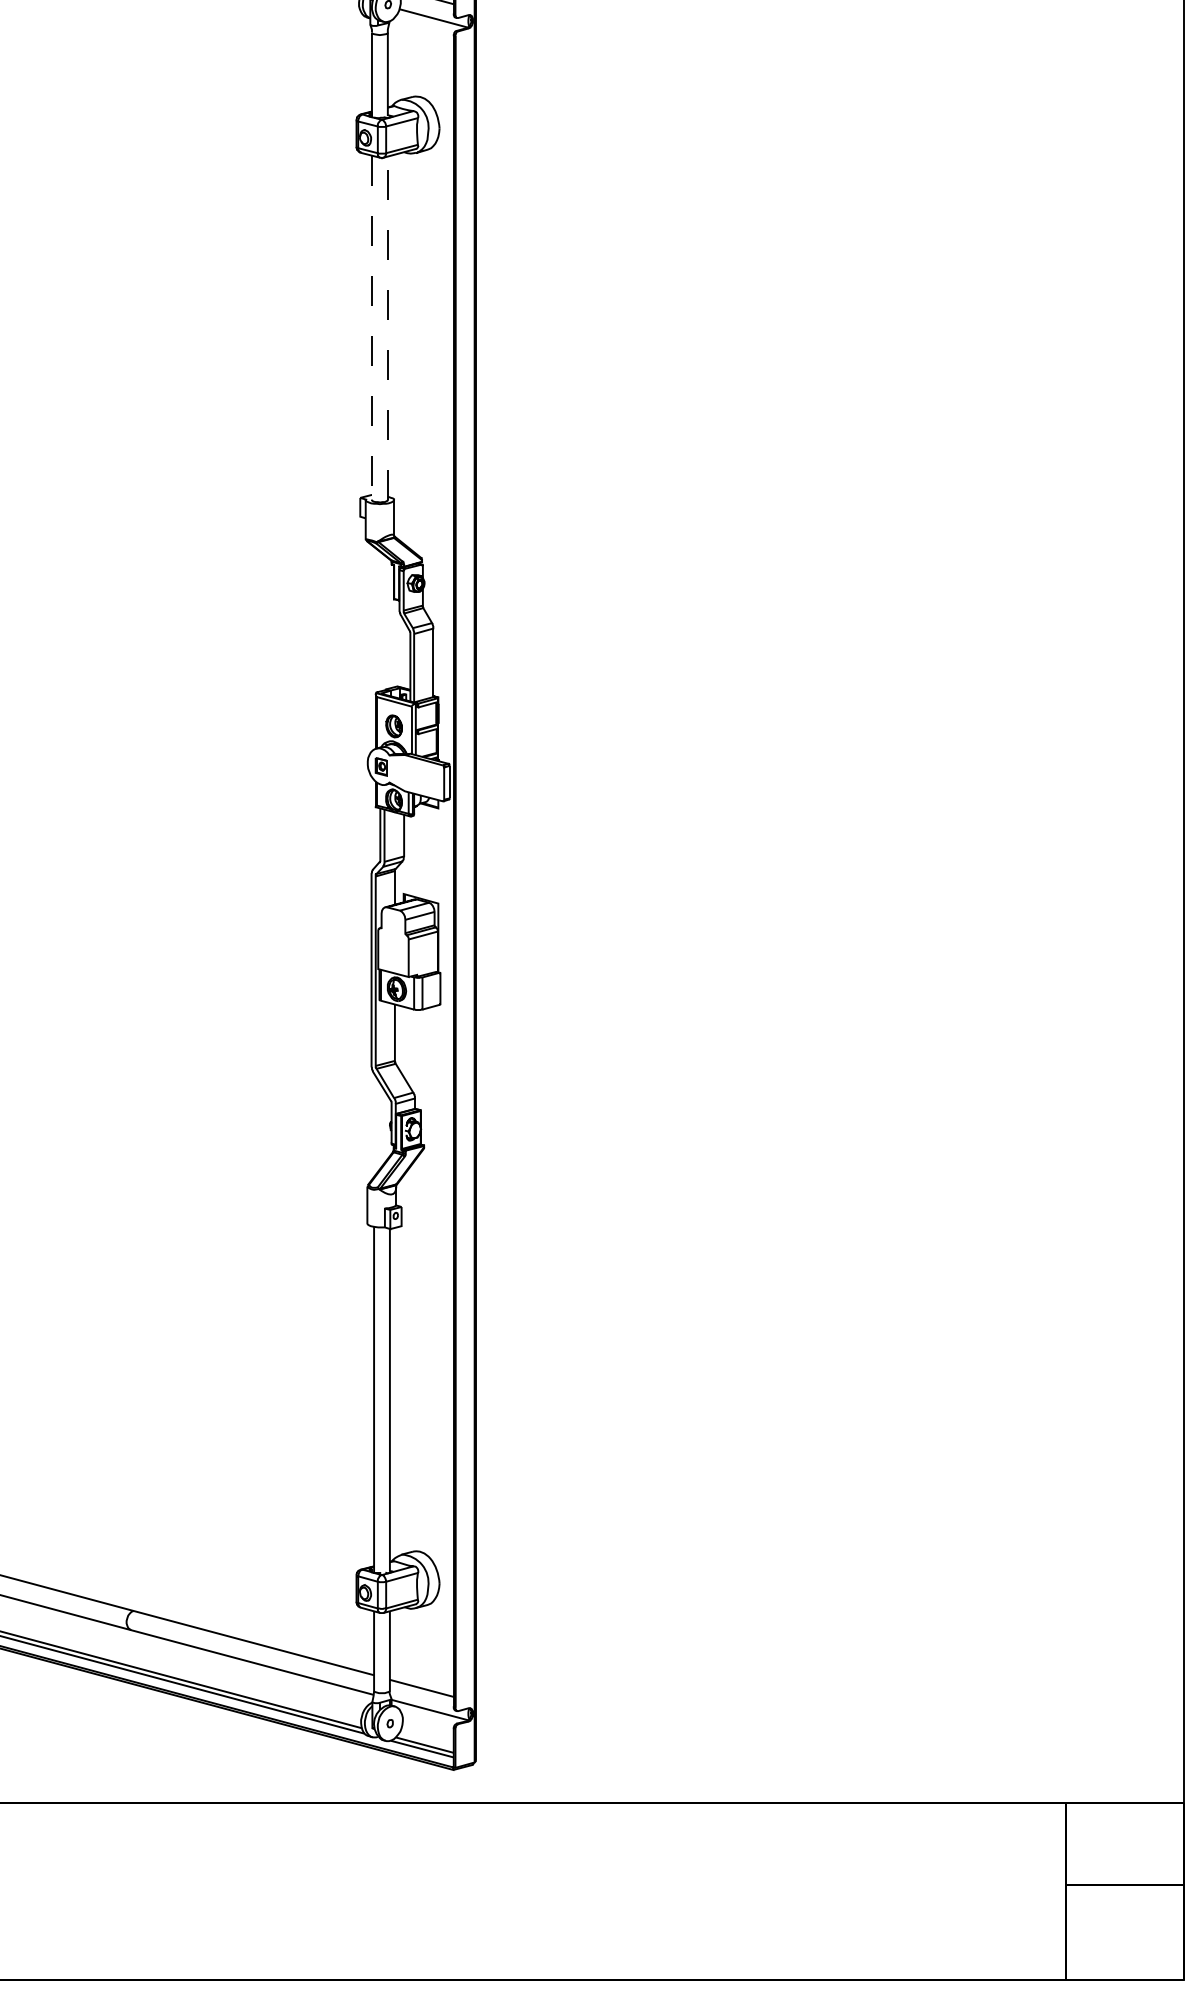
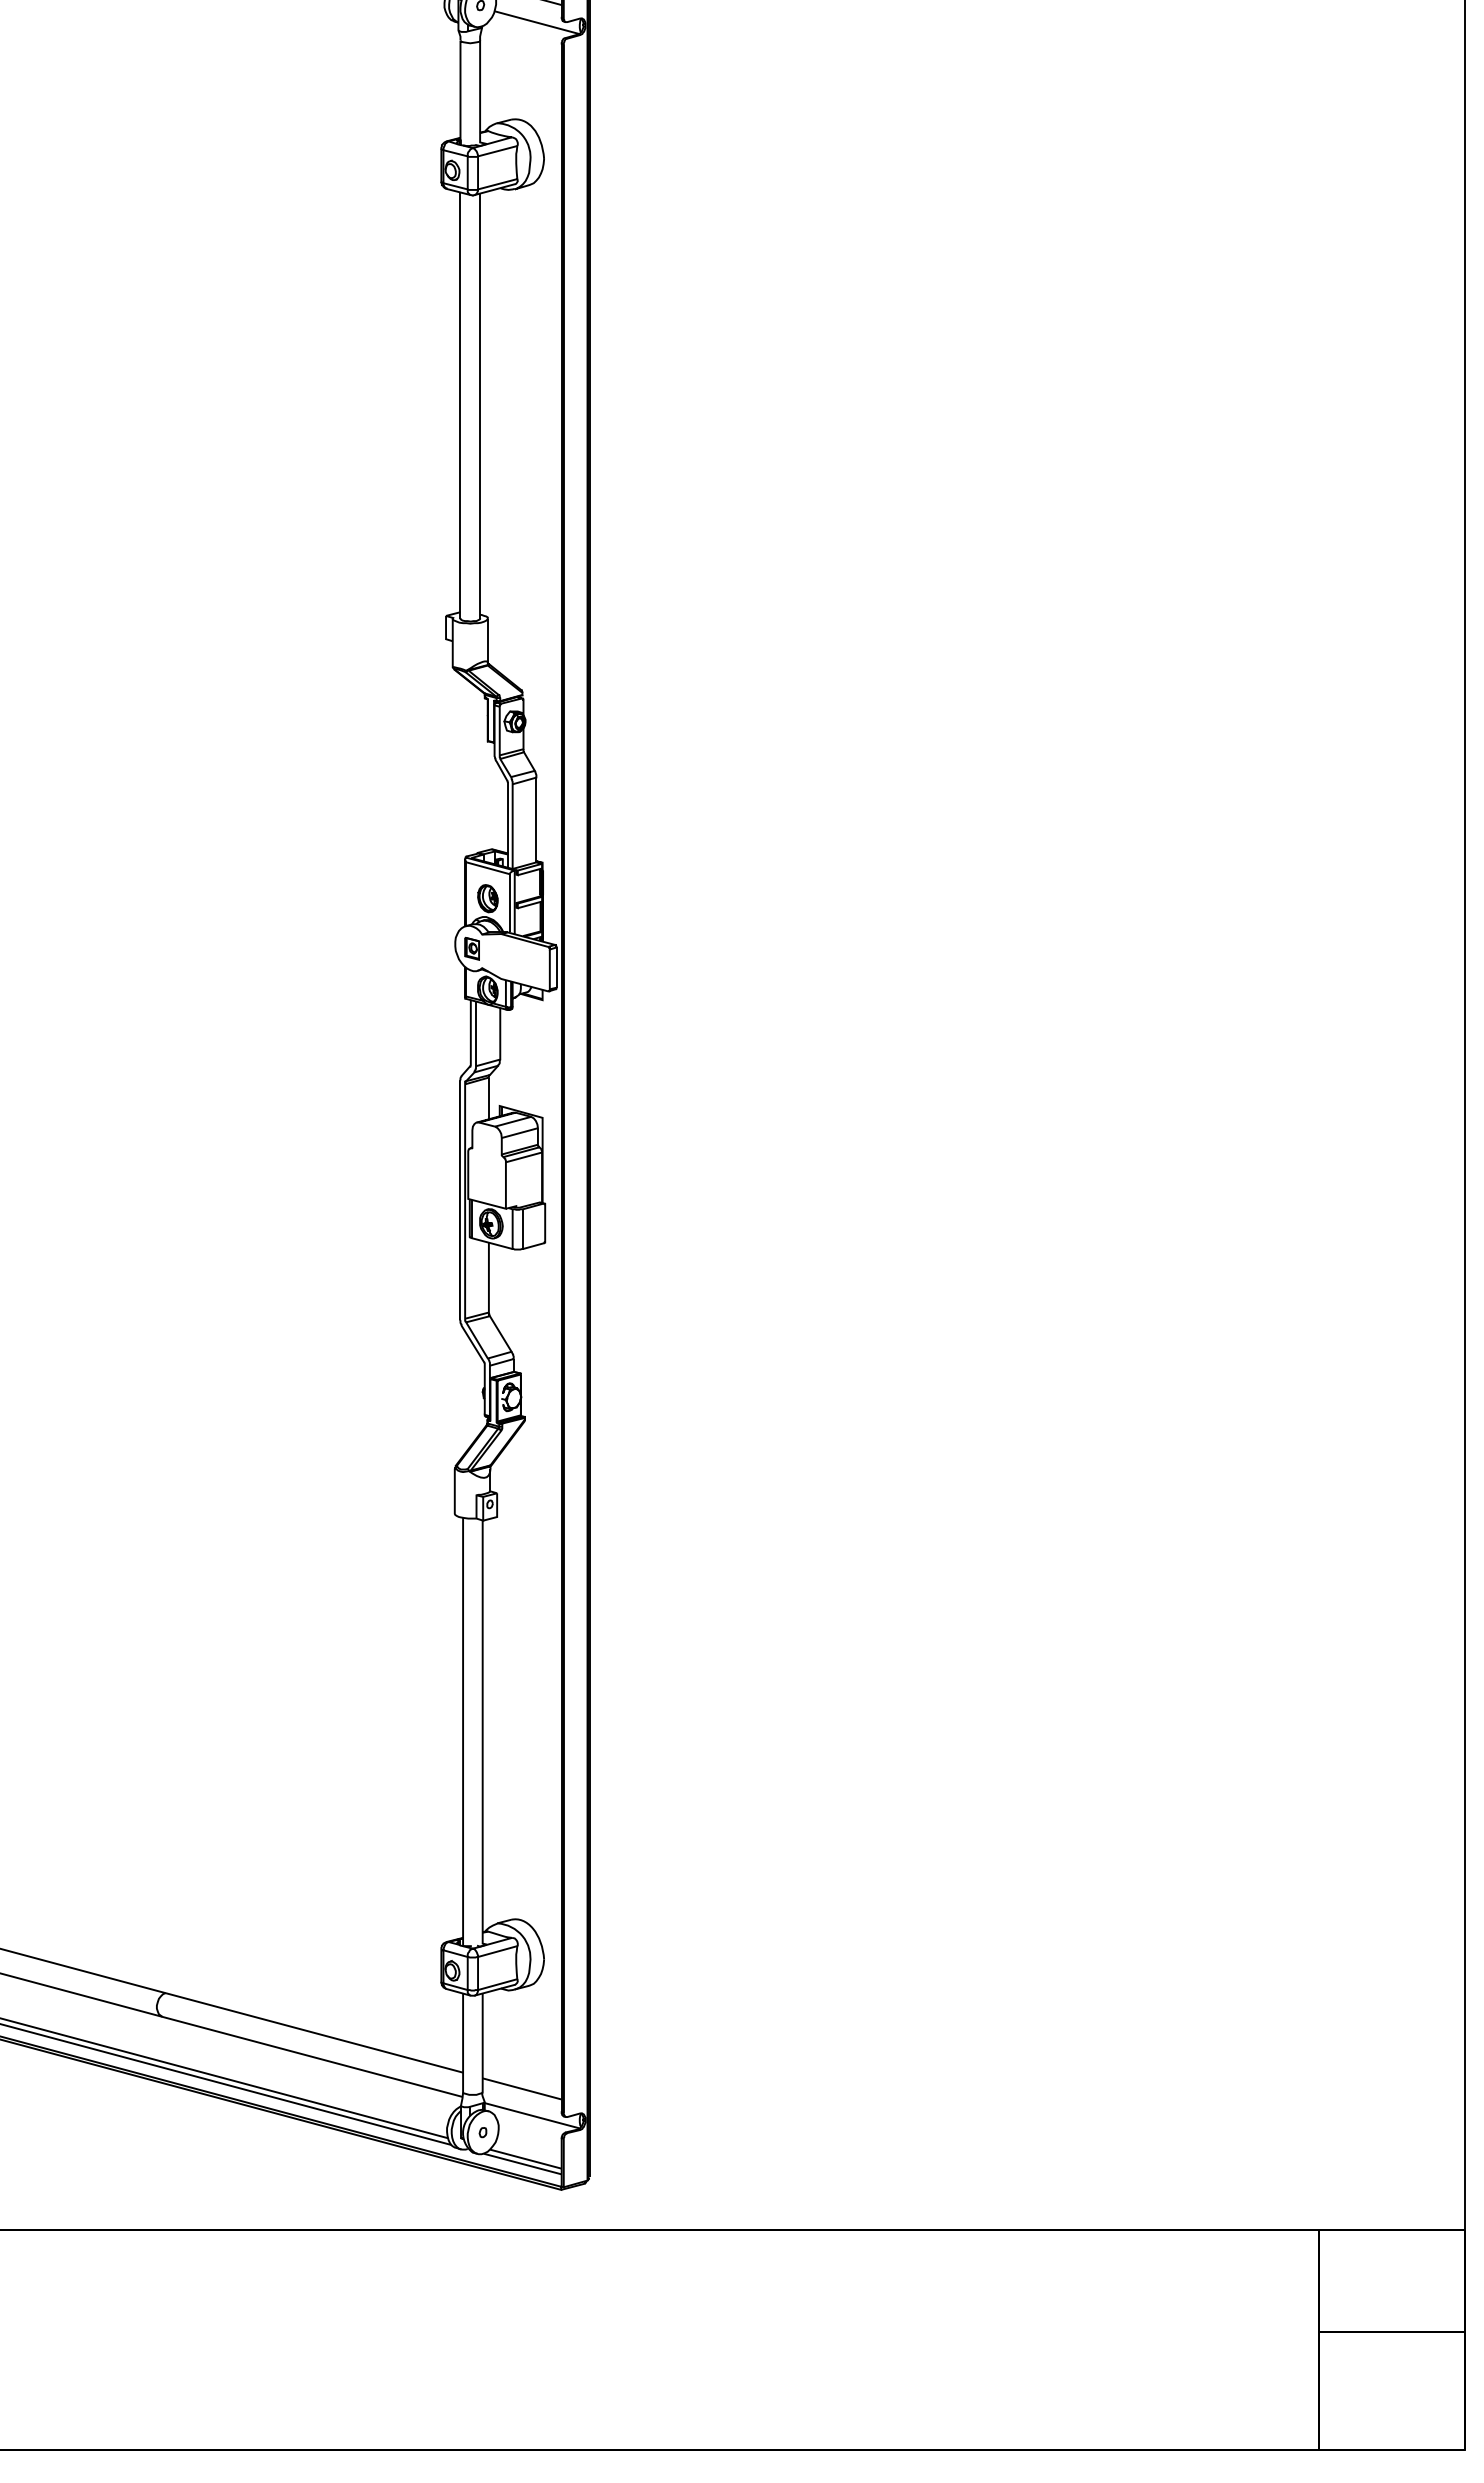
line: (371, 328) -> (460, 406), dashed -> solid
line: (388, 328) -> (480, 406), dashed -> solid

